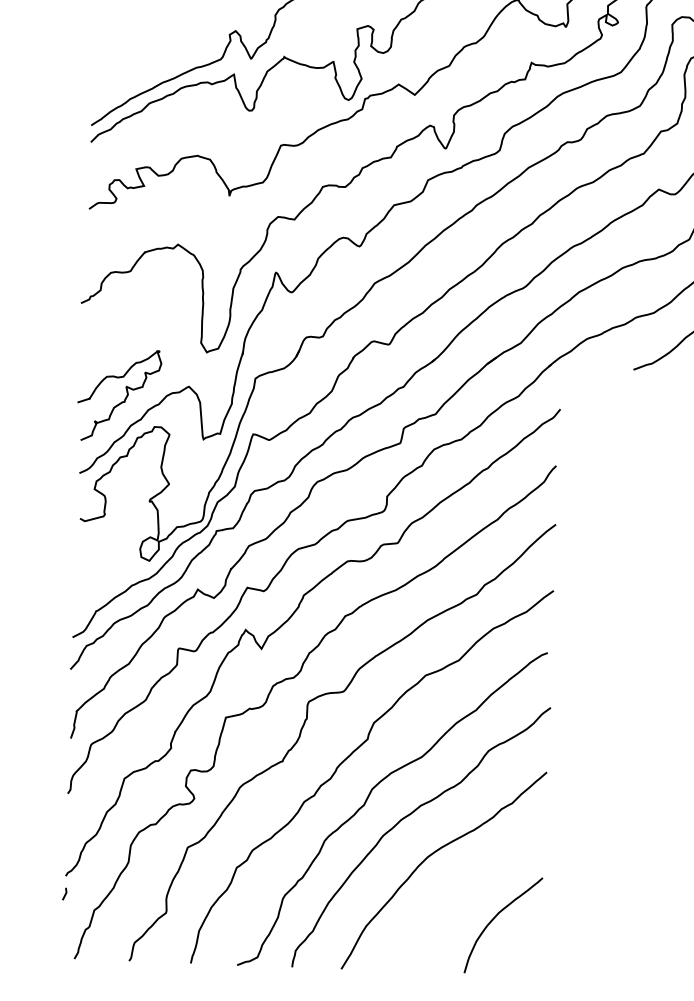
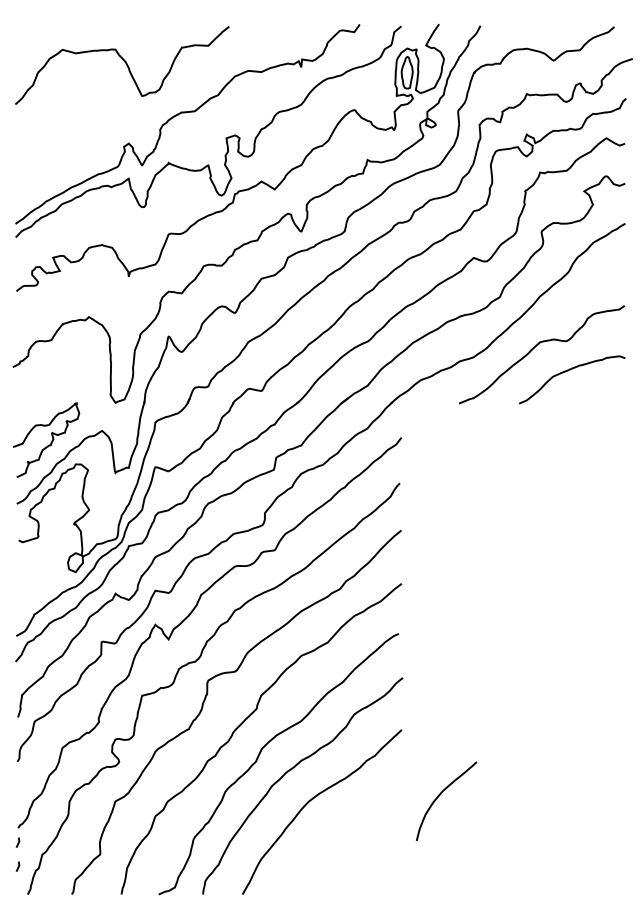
curve: (497, 916) -> (441, 794), moved
line: (64, 923) -> (18, 866), added

